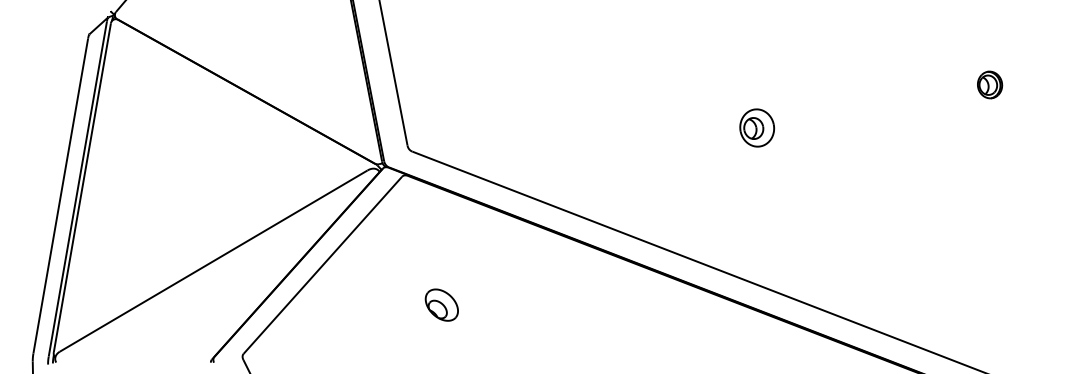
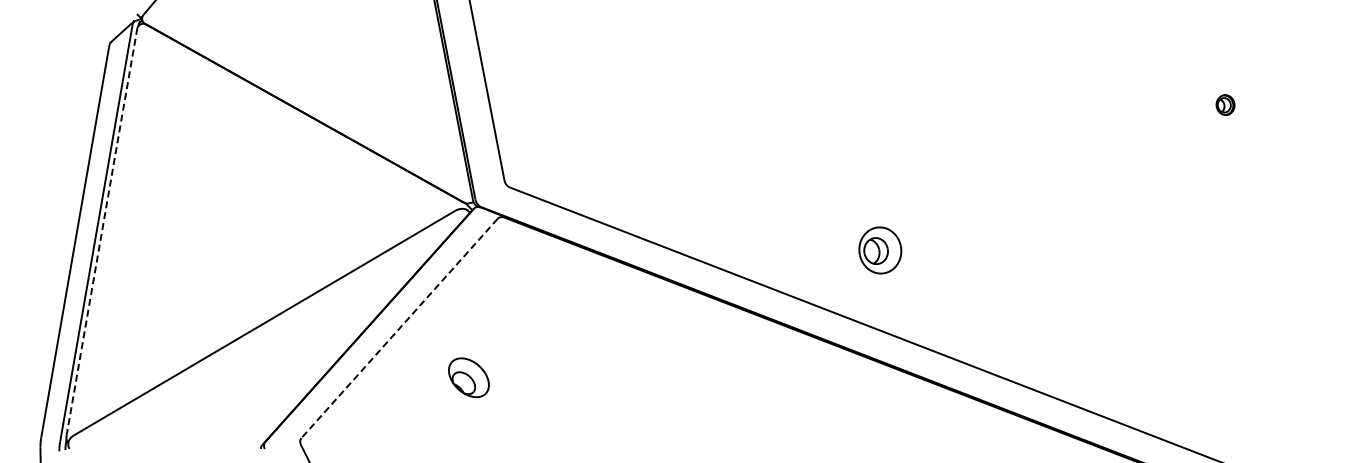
part: (989, 84) -> (1225, 104), size x0.6
part: (757, 128) -> (880, 250), moved
line: (82, 187) -> (101, 232), solid -> dashed
line: (322, 265) -> (399, 328), solid -> dashed
part: (441, 304) -> (468, 377), moved

